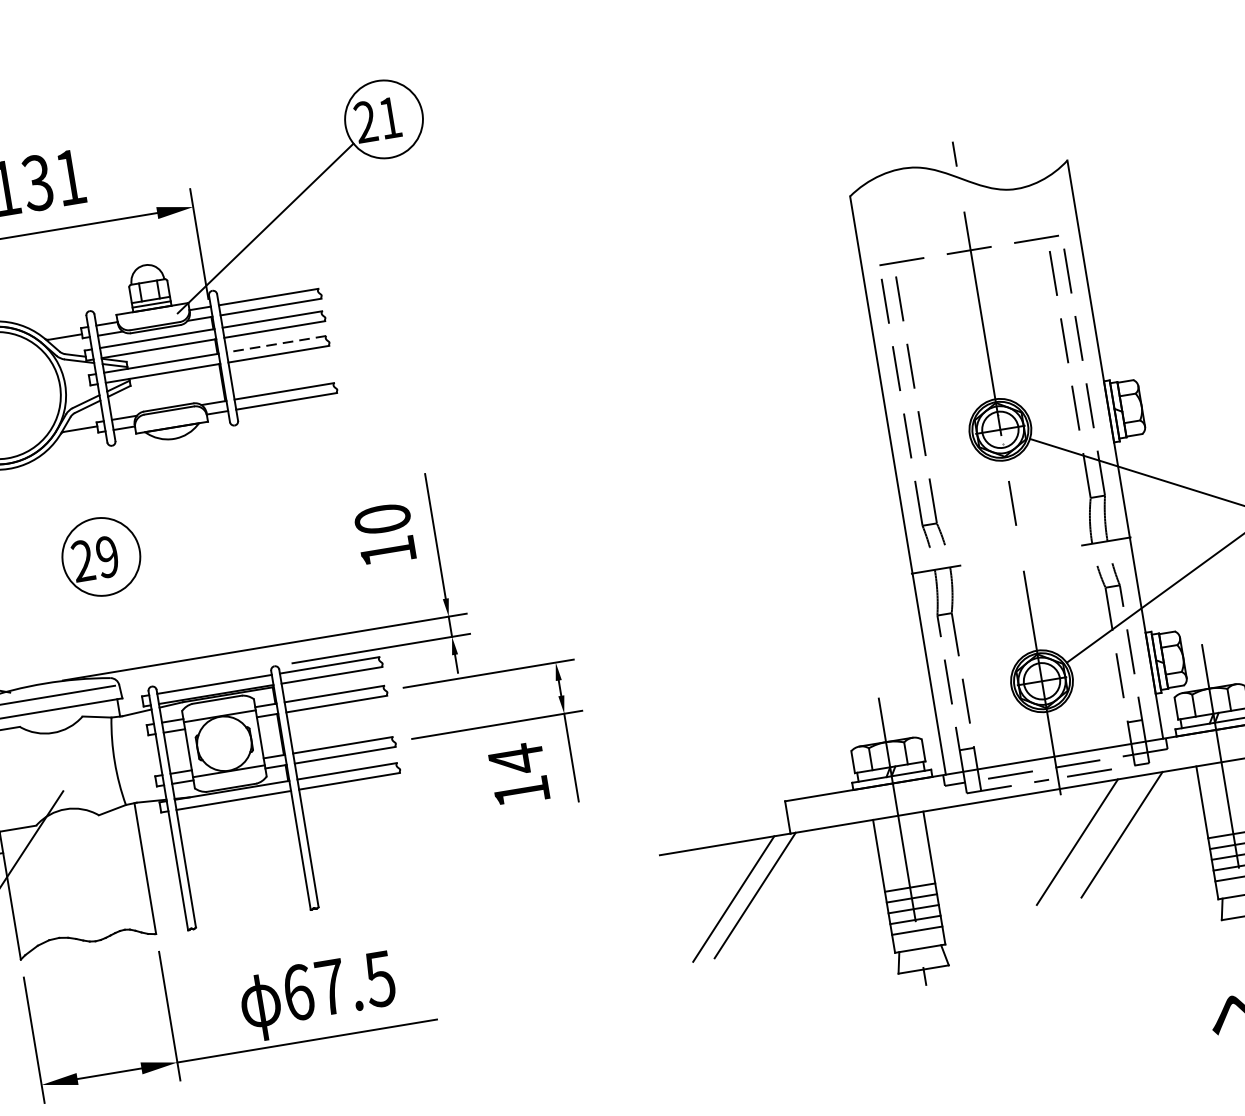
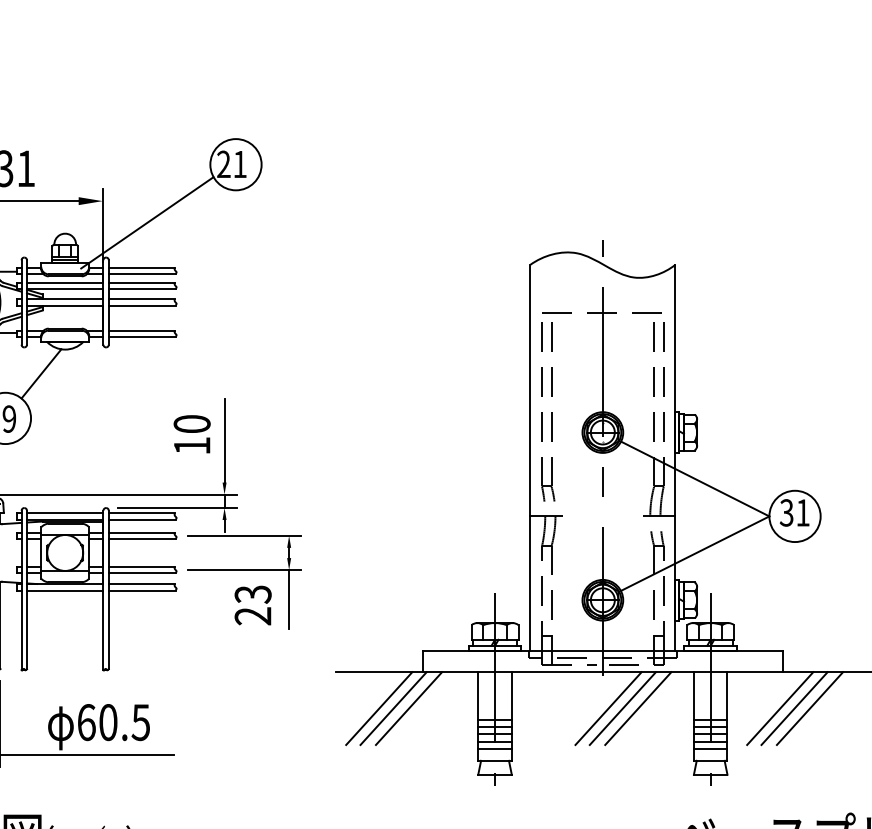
line: (275, 344) -> (141, 299), dashed -> solid
line: (144, 480) -> (41, 373), added
text: (517, 774) -> (252, 604), 14 -> 23
line: (1098, 838) -> (622, 708), added
line: (777, 891) -> (408, 708), added
text: (331, 987) -> (108, 722), 67.5 -> 60.5

